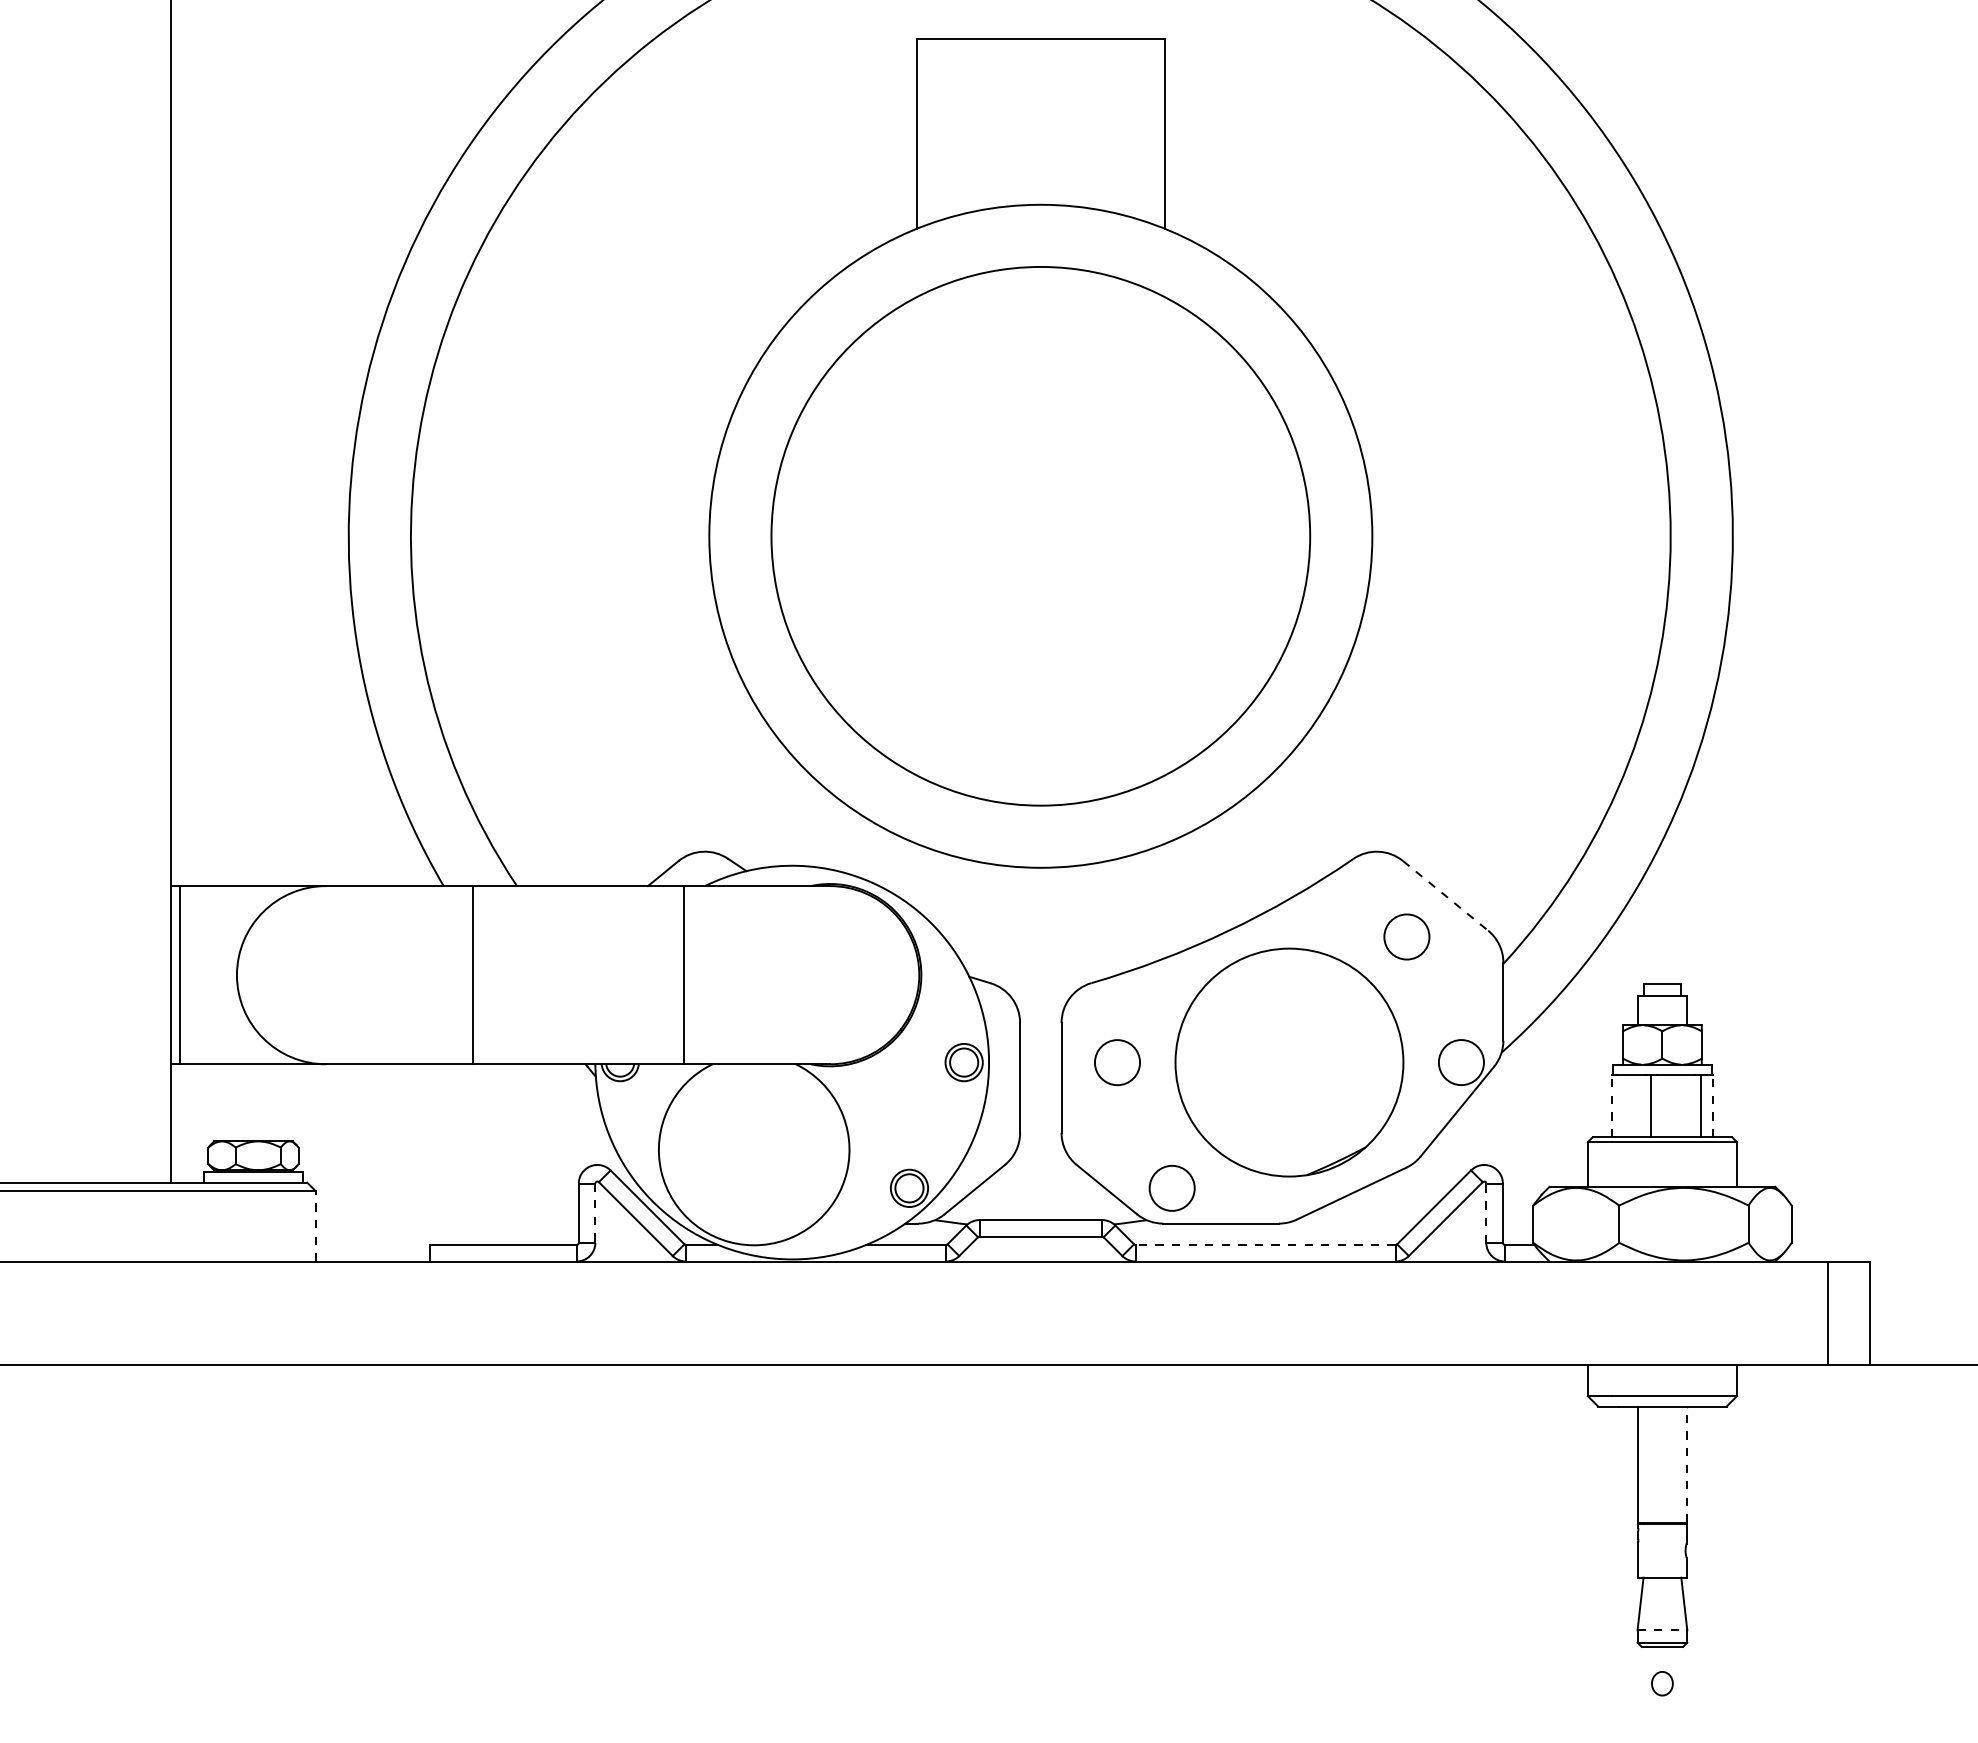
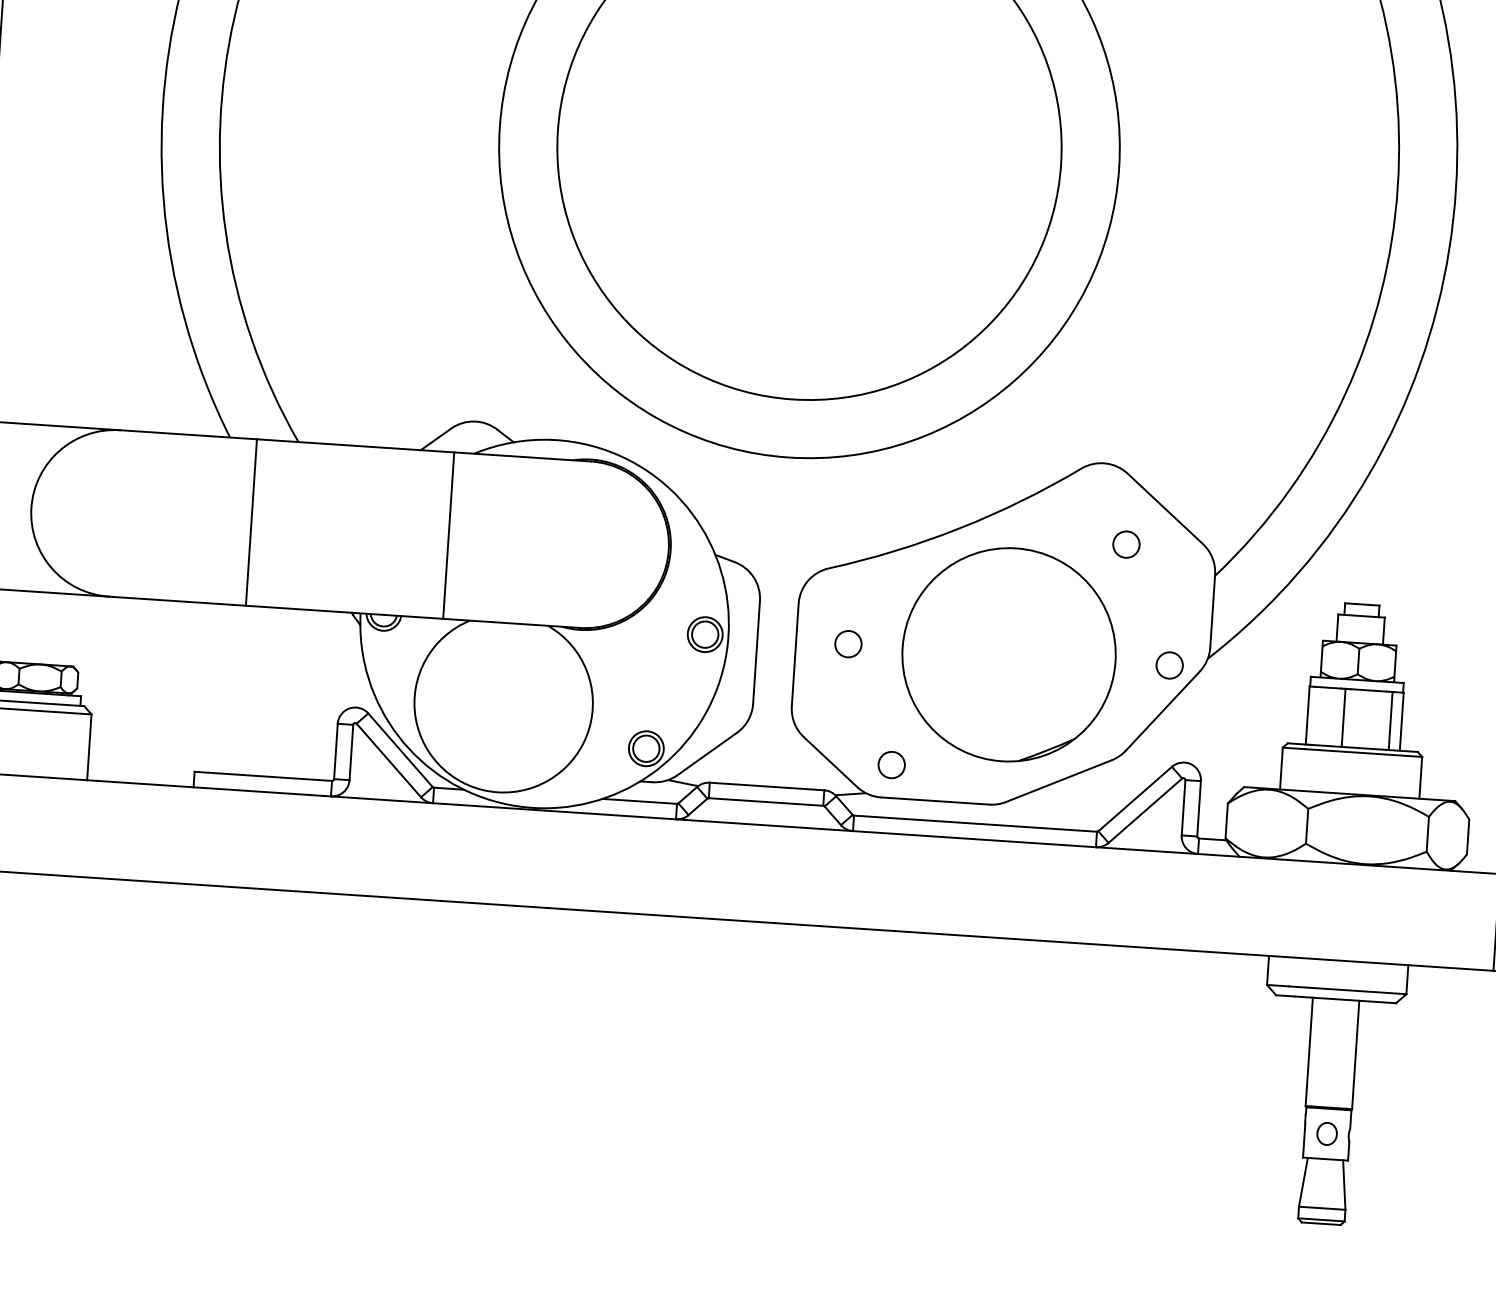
line: (1446, 896) -> (1166, 509), dashed -> solid
circle: (1406, 936) -> (1126, 544), size x0.62
circle: (1117, 1062) -> (848, 644), size x0.62
circle: (1461, 1062) -> (1169, 665), size x0.62
line: (1612, 1105) -> (1308, 714), dashed -> solid
line: (1712, 1105) -> (1401, 721), dashed -> solid
circle: (1172, 1188) -> (892, 765), size x0.62
line: (595, 1213) -> (351, 752), dashed -> solid
line: (1486, 1213) -> (1183, 808), dashed -> solid
line: (315, 1225) -> (89, 746), dashed -> solid
line: (1265, 1244) -> (975, 823), dashed -> solid
line: (1687, 1464) -> (1355, 1054), dashed -> solid
line: (1662, 1630) -> (1322, 1208), dashed -> solid
part: (1662, 1683) -> (1327, 1133), moved

